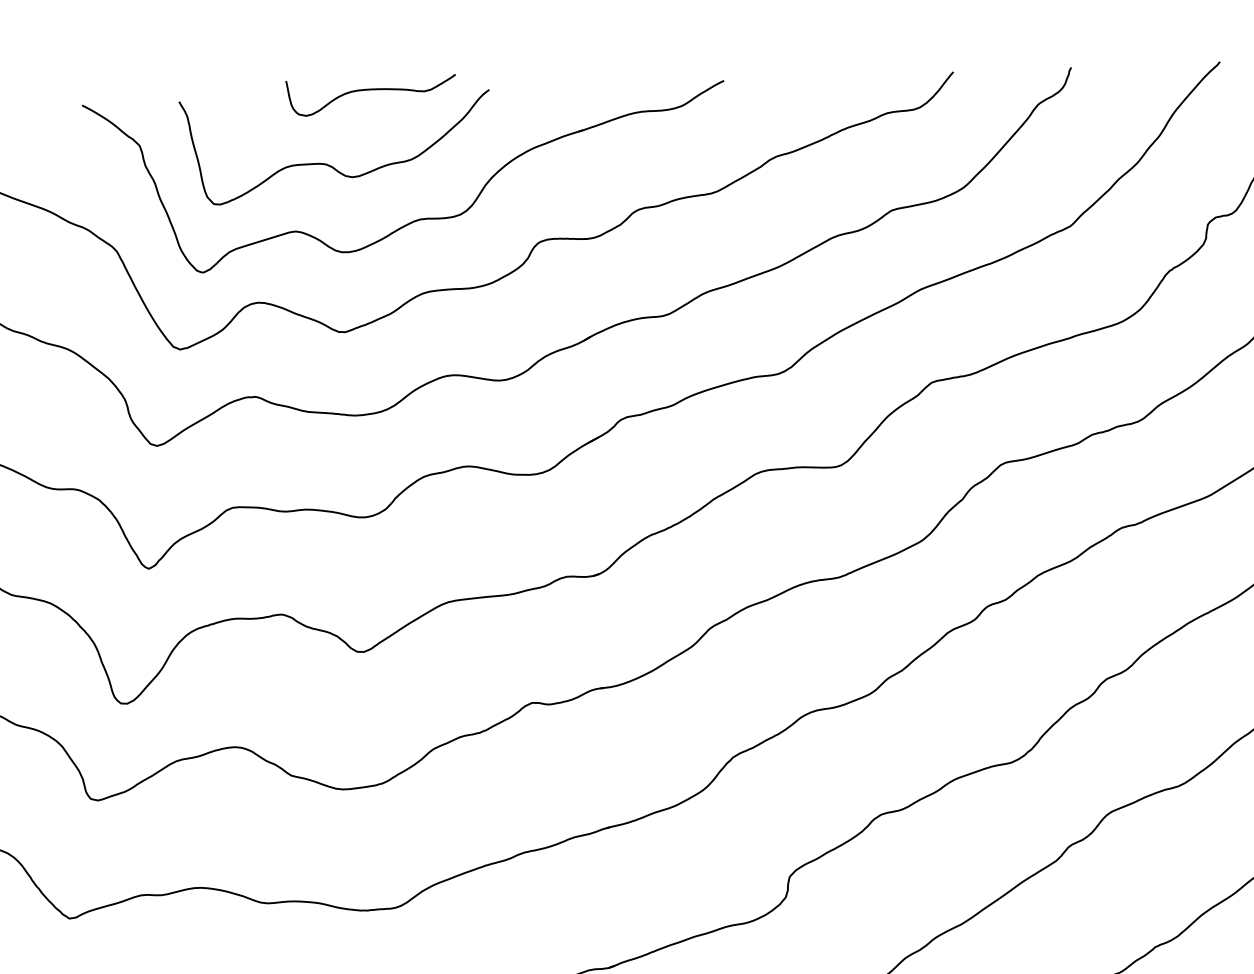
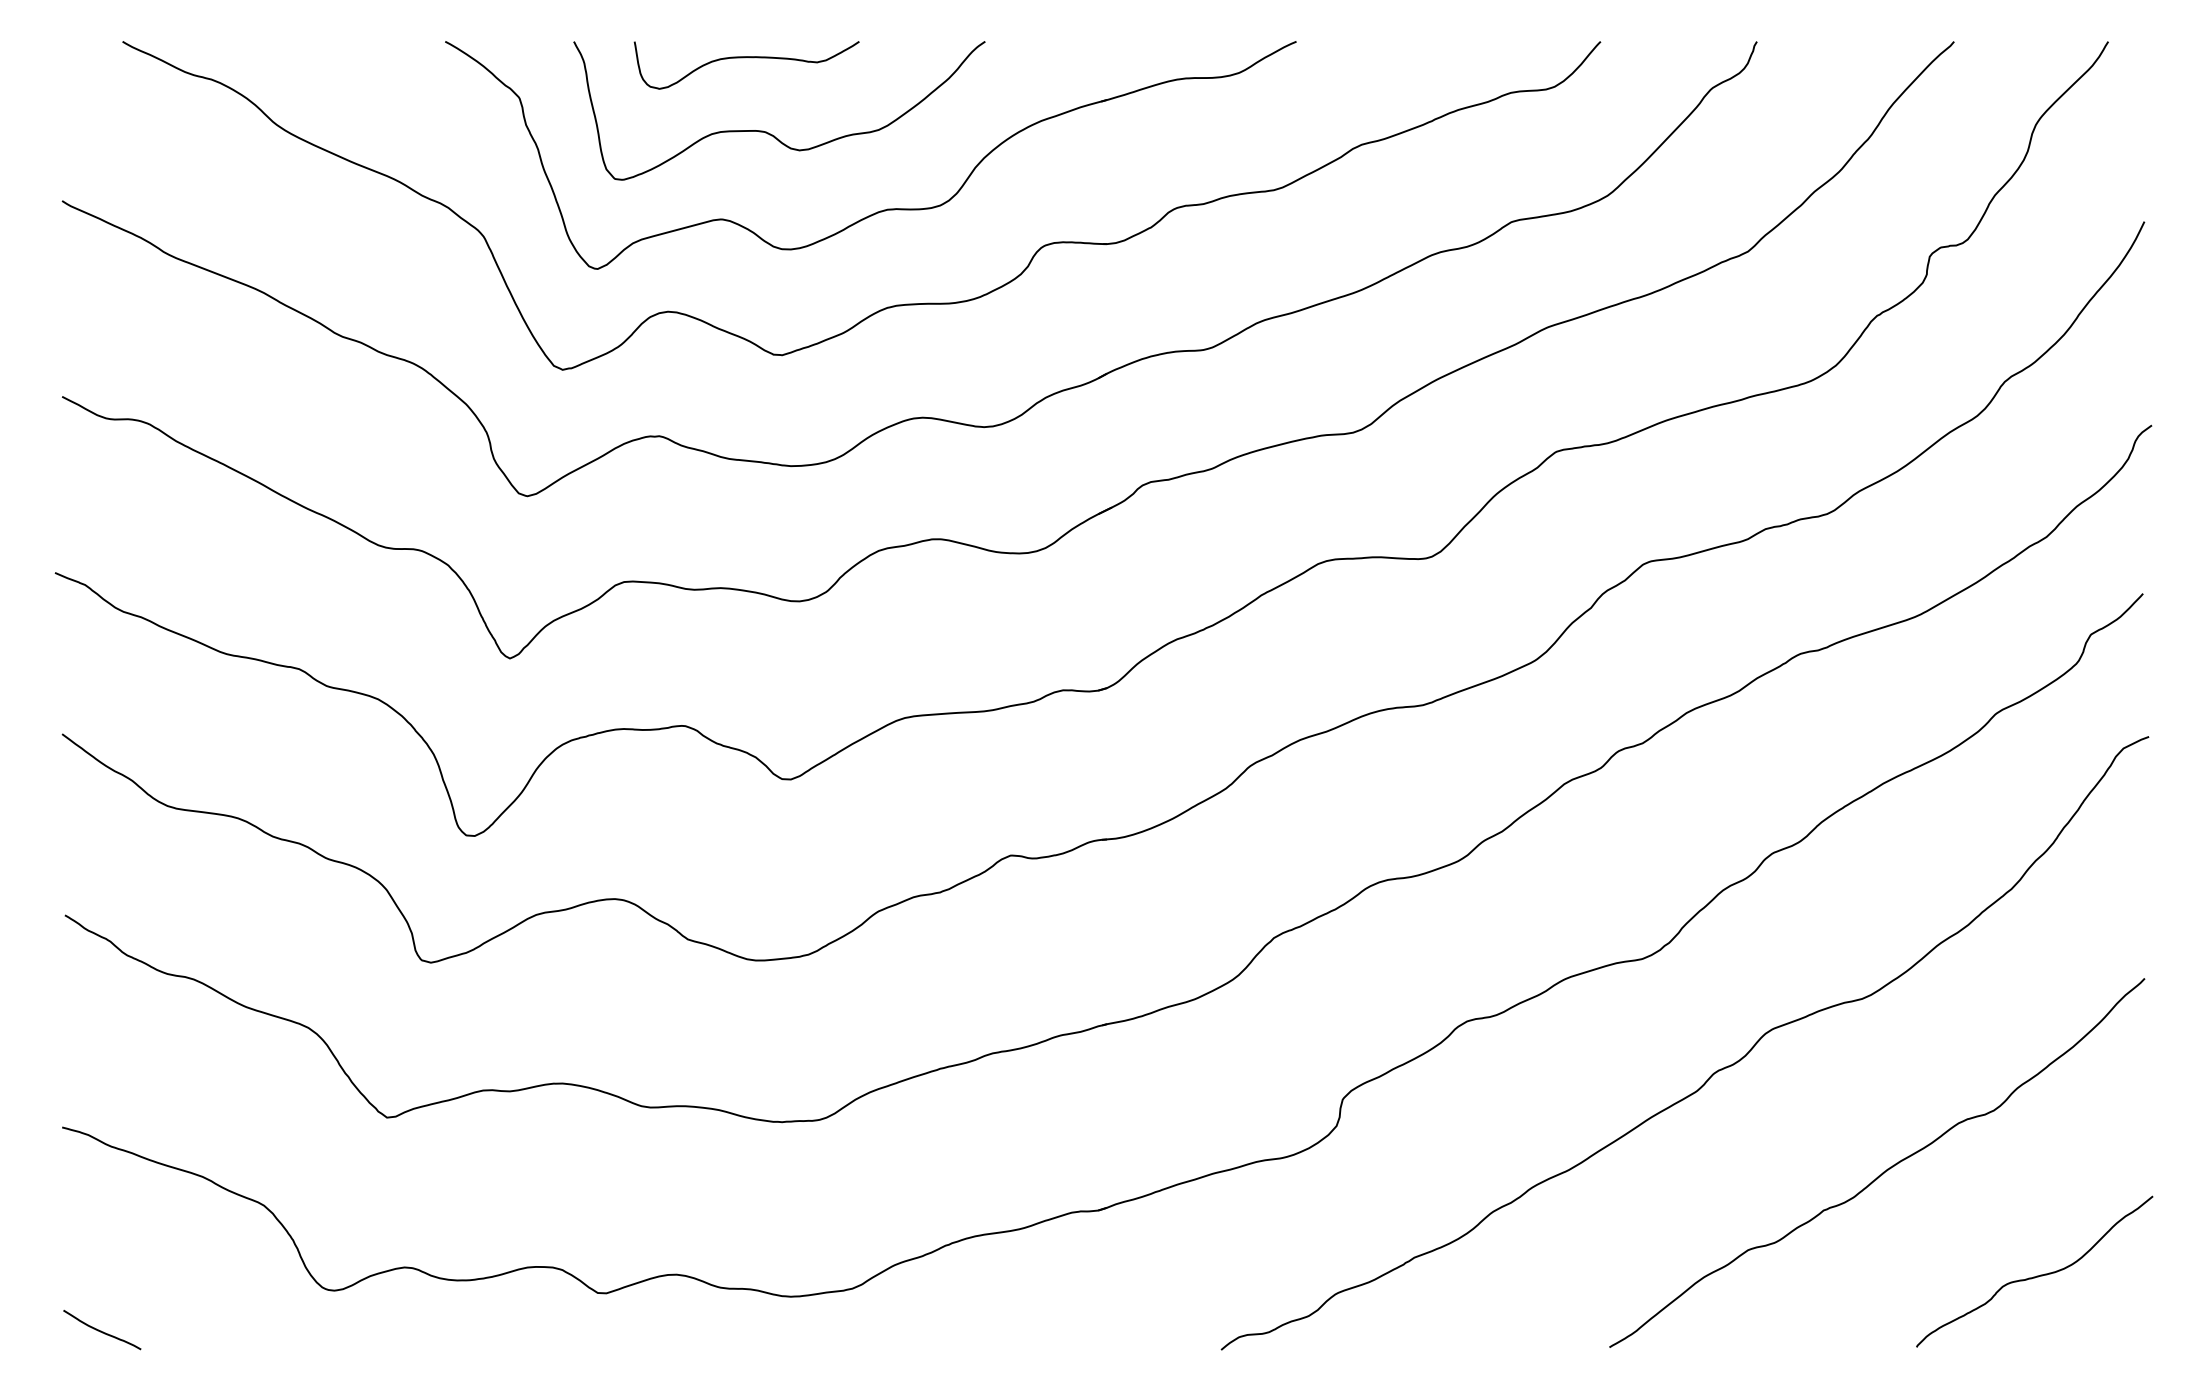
curve: (370, 90) -> (745, 58), moved

